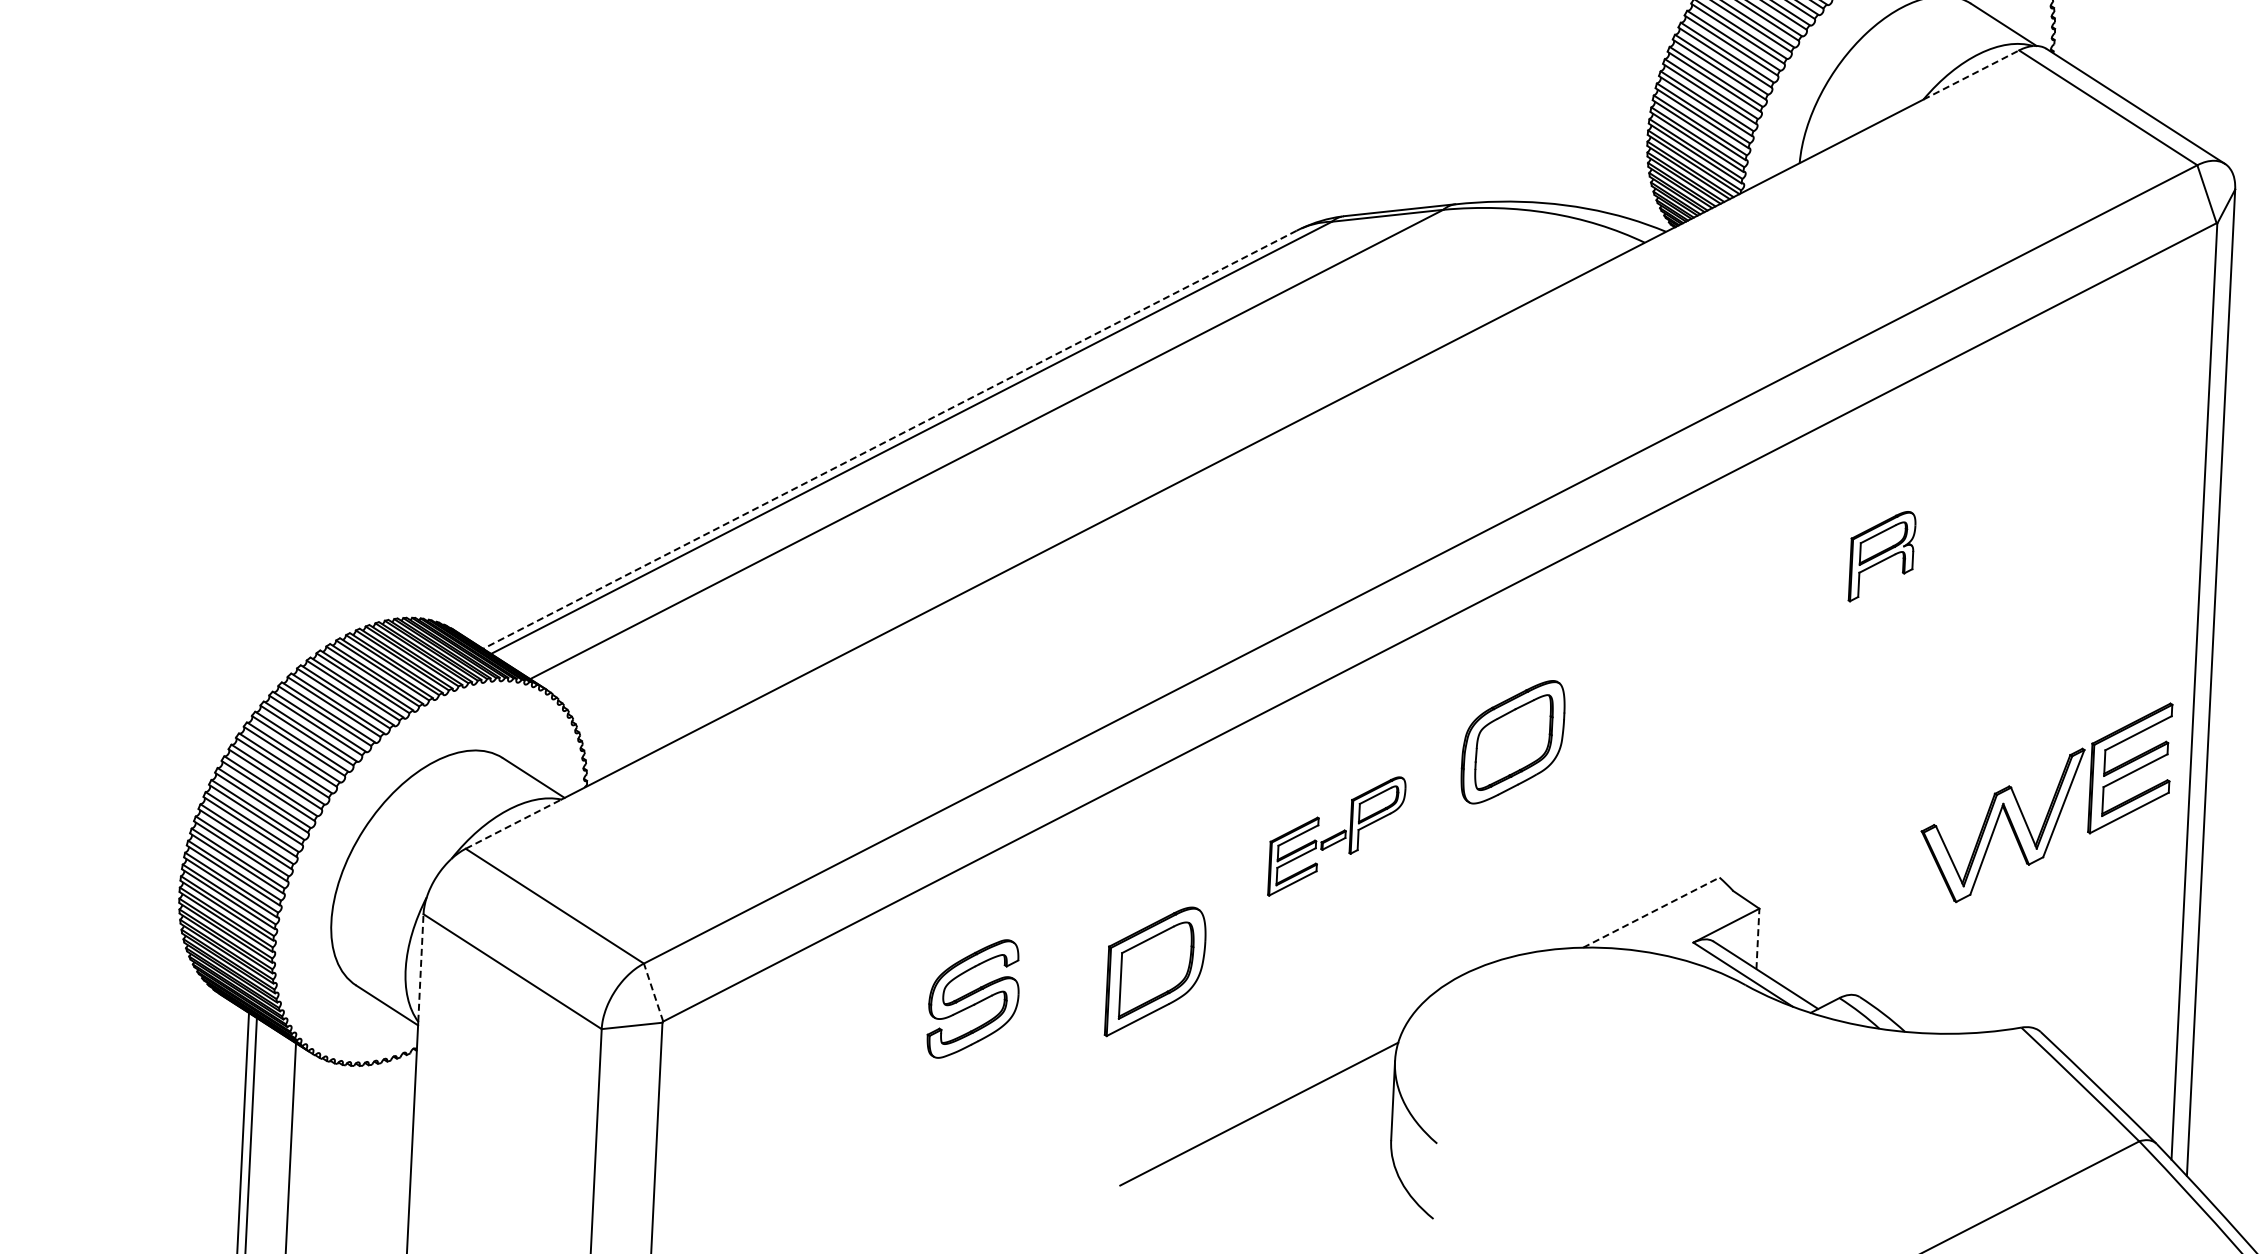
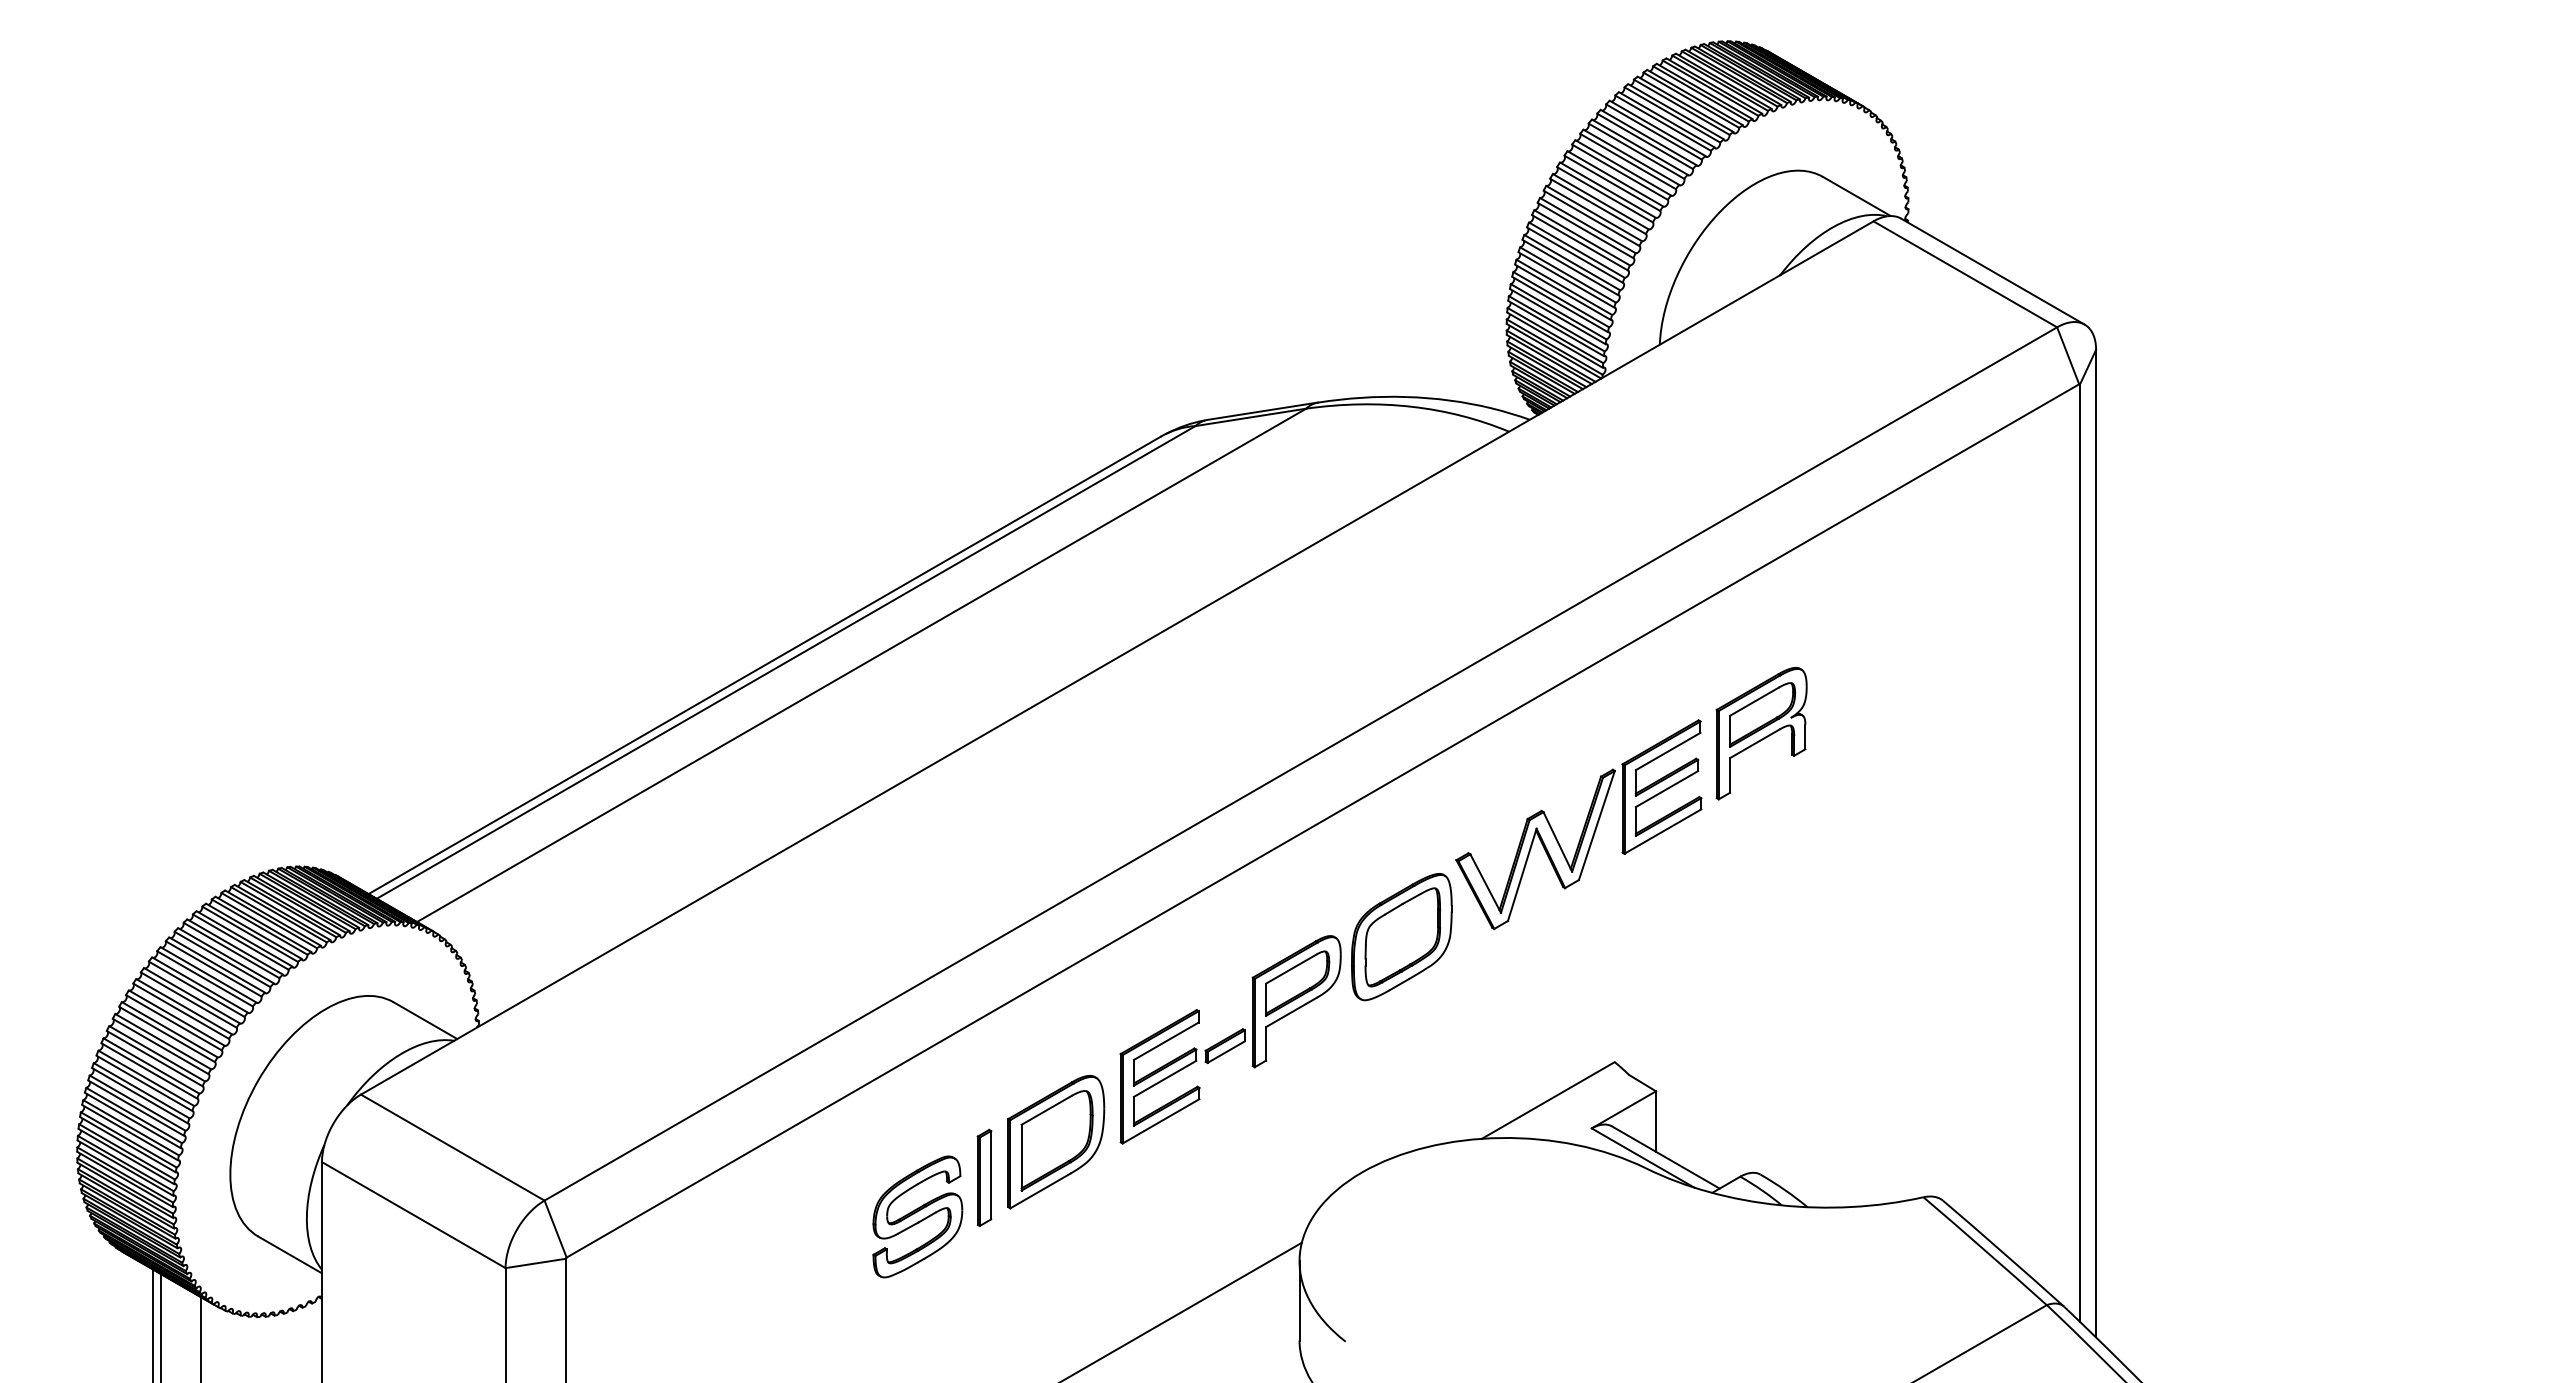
line: (1970, 75) -> (1826, 248), dashed -> solid
line: (889, 439) -> (764, 665), dashed -> solid
part: (1882, 556) -> (1761, 733), size x1.43
part: (2045, 801) -> (1578, 824), moved
line: (513, 823) -> (407, 1067), dashed -> solid
part: (1336, 836) -> (1230, 1039), size x1.67
line: (1651, 912) -> (1548, 1100), dashed -> solid
line: (1758, 938) -> (1656, 1121), dashed -> solid
part: (1084, 961) -> (984, 1177), added
line: (421, 967) -> (322, 1215), dashed -> solid
part: (1156, 972) -> (1056, 1142), moved
line: (653, 992) -> (555, 1229), dashed -> solid
part: (973, 998) -> (917, 1216), moved

